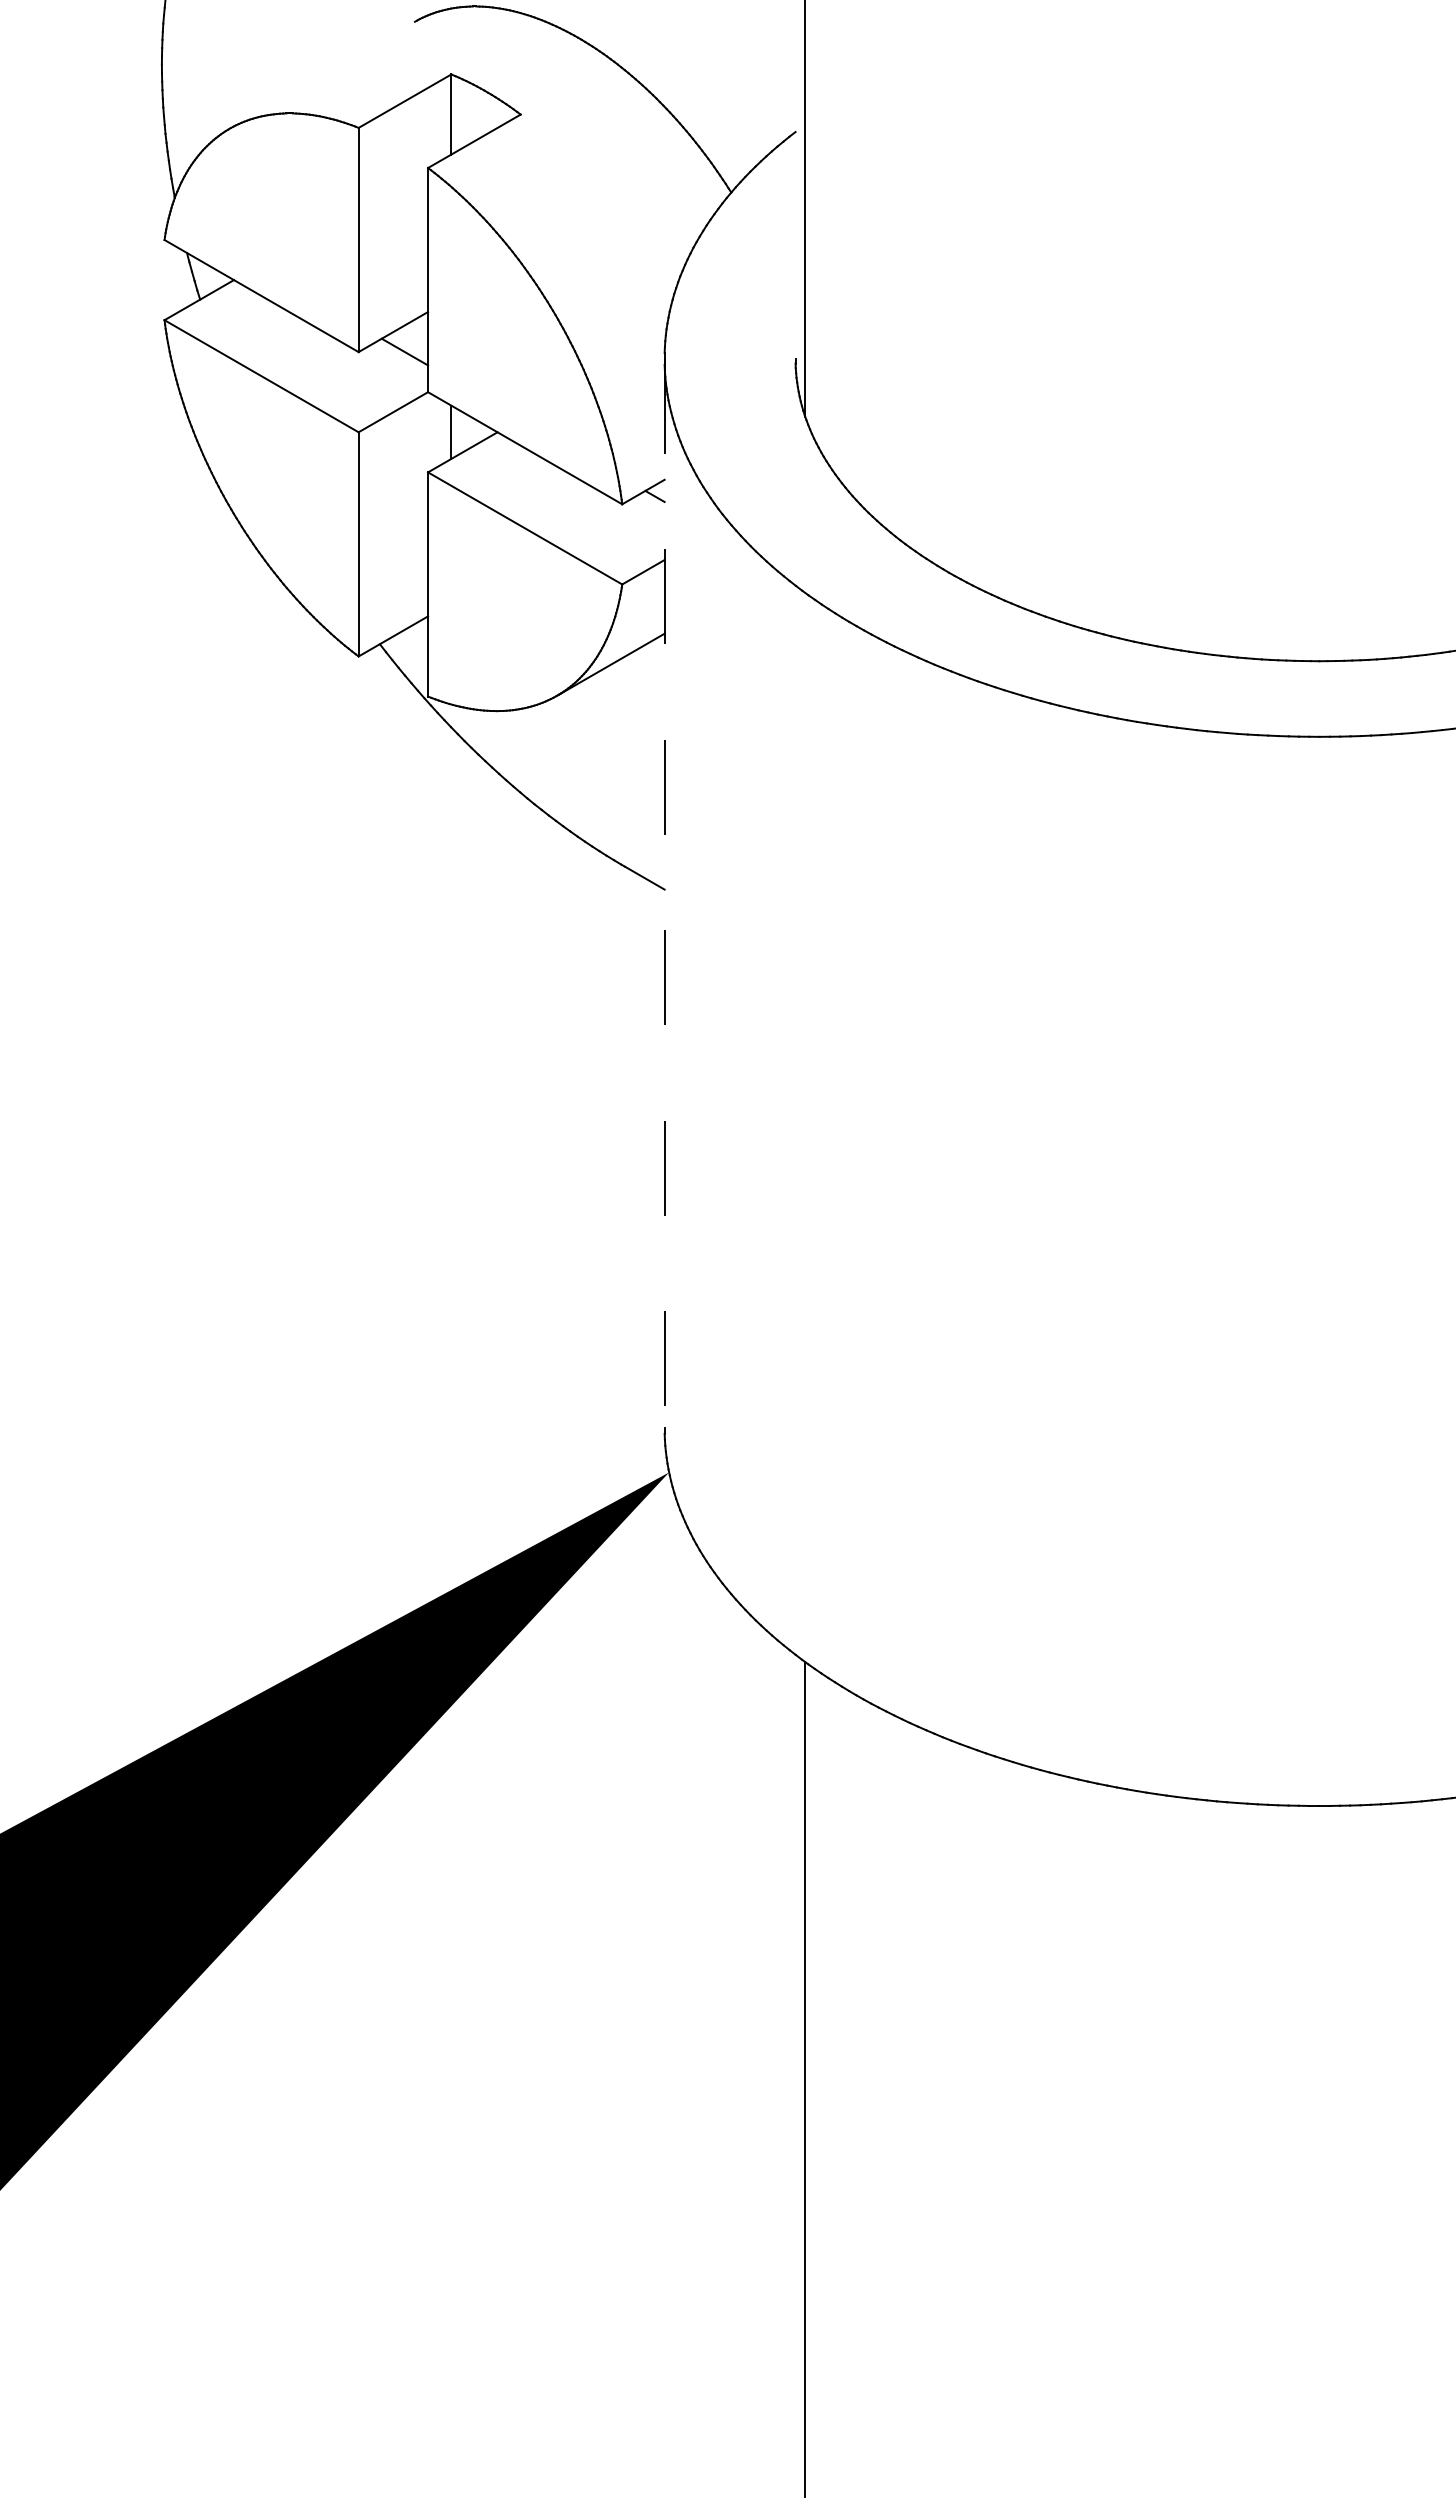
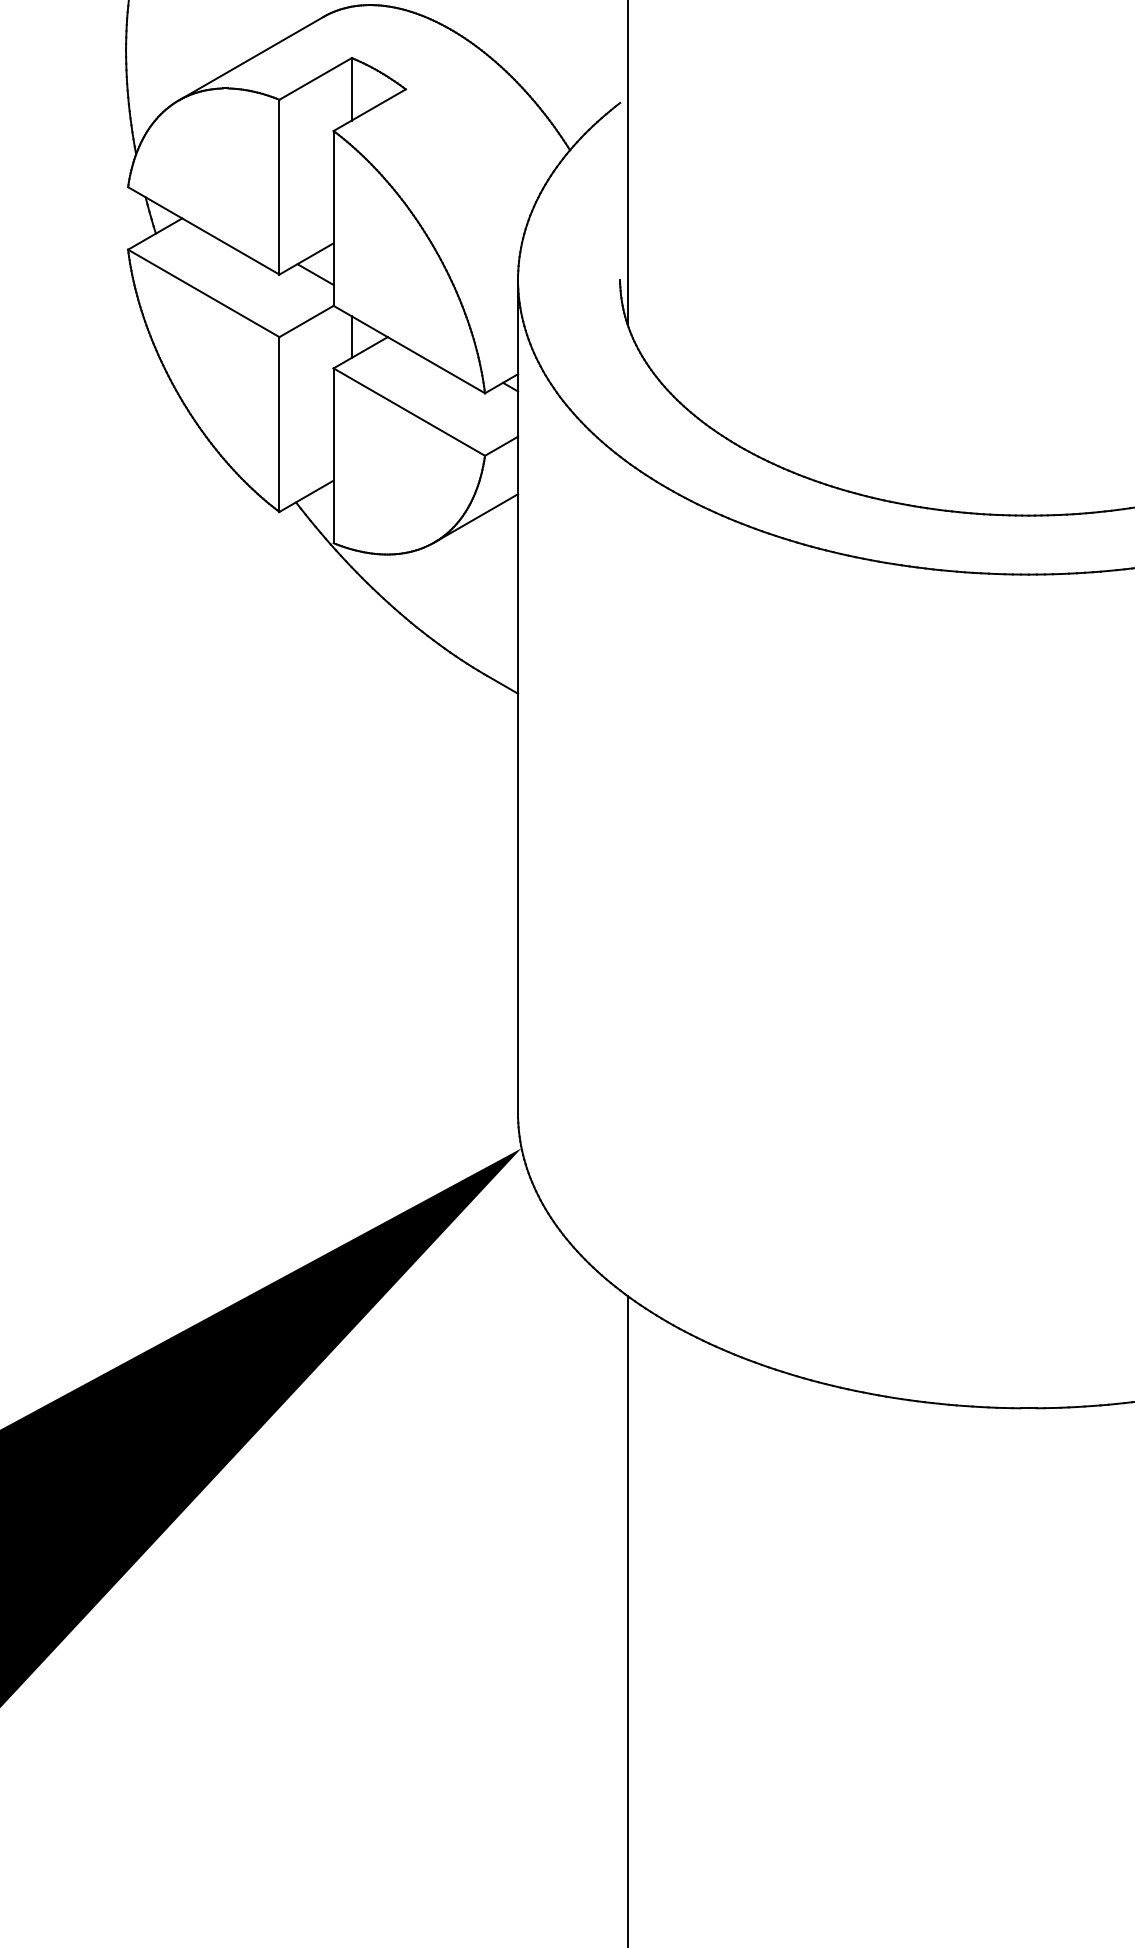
line: (321, 74) -> (250, 58), added
line: (664, 893) -> (517, 696), dashed -> solid

